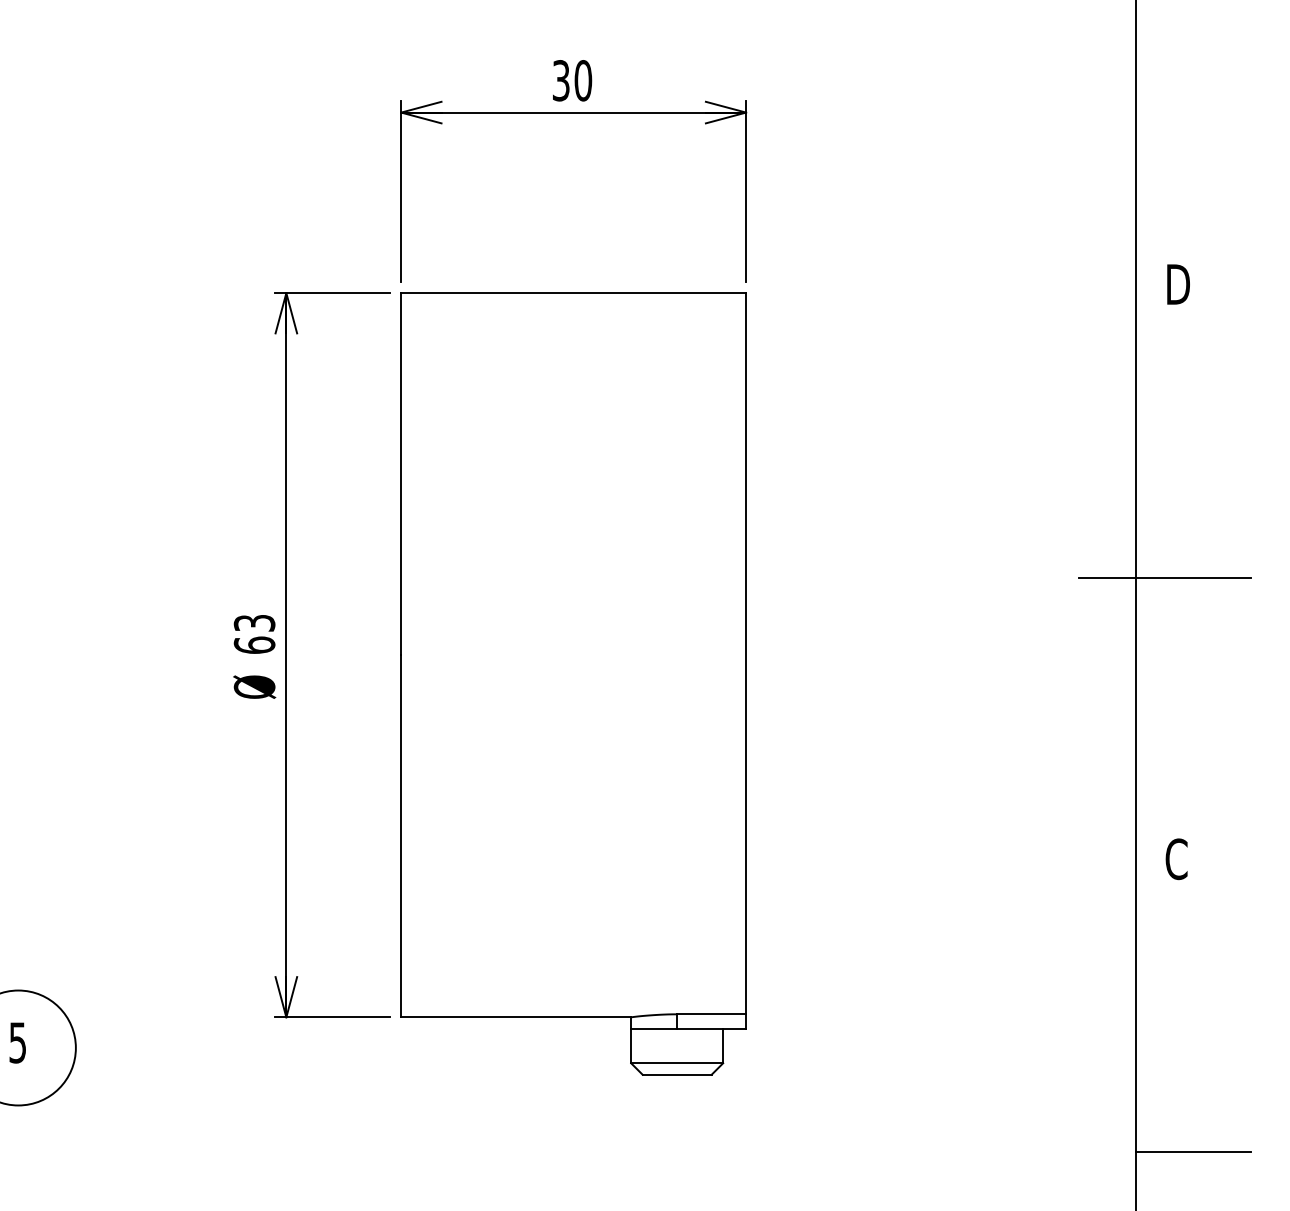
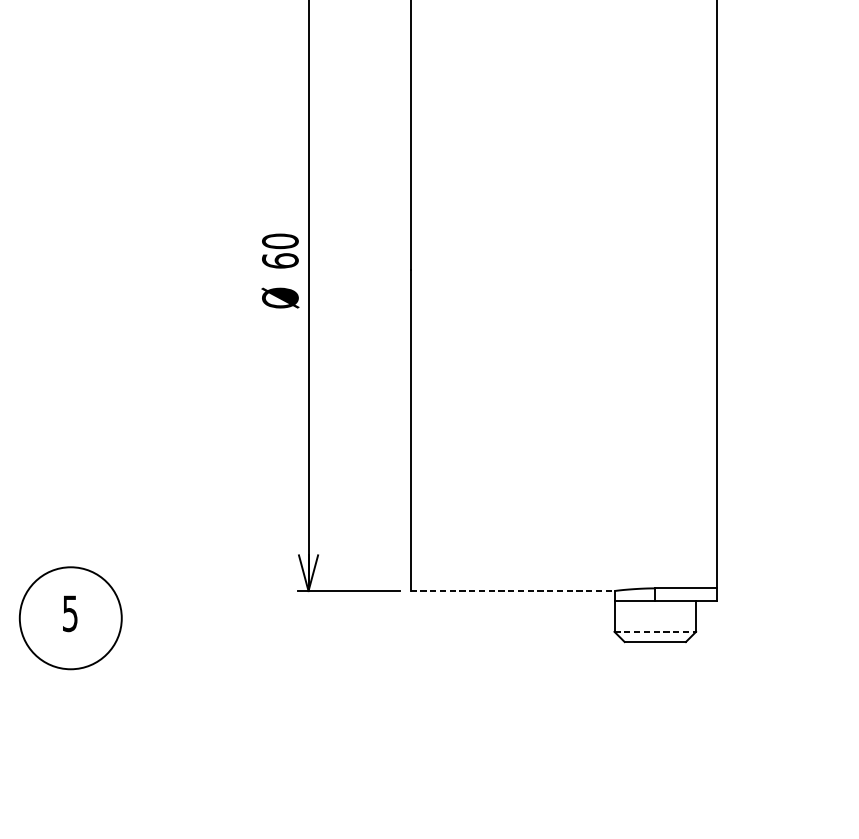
text: (254, 622) -> (280, 240), 63 -> 60
line: (516, 1017) -> (512, 591), solid -> dashed
line: (677, 1063) -> (655, 632), solid -> dashed

